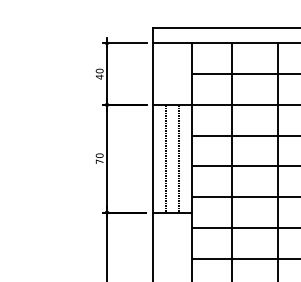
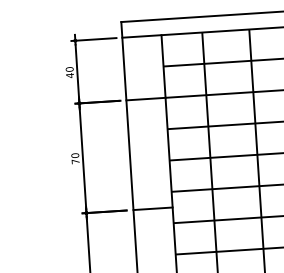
line: (166, 158) -> (143, 154), removed
line: (178, 158) -> (155, 153), removed

